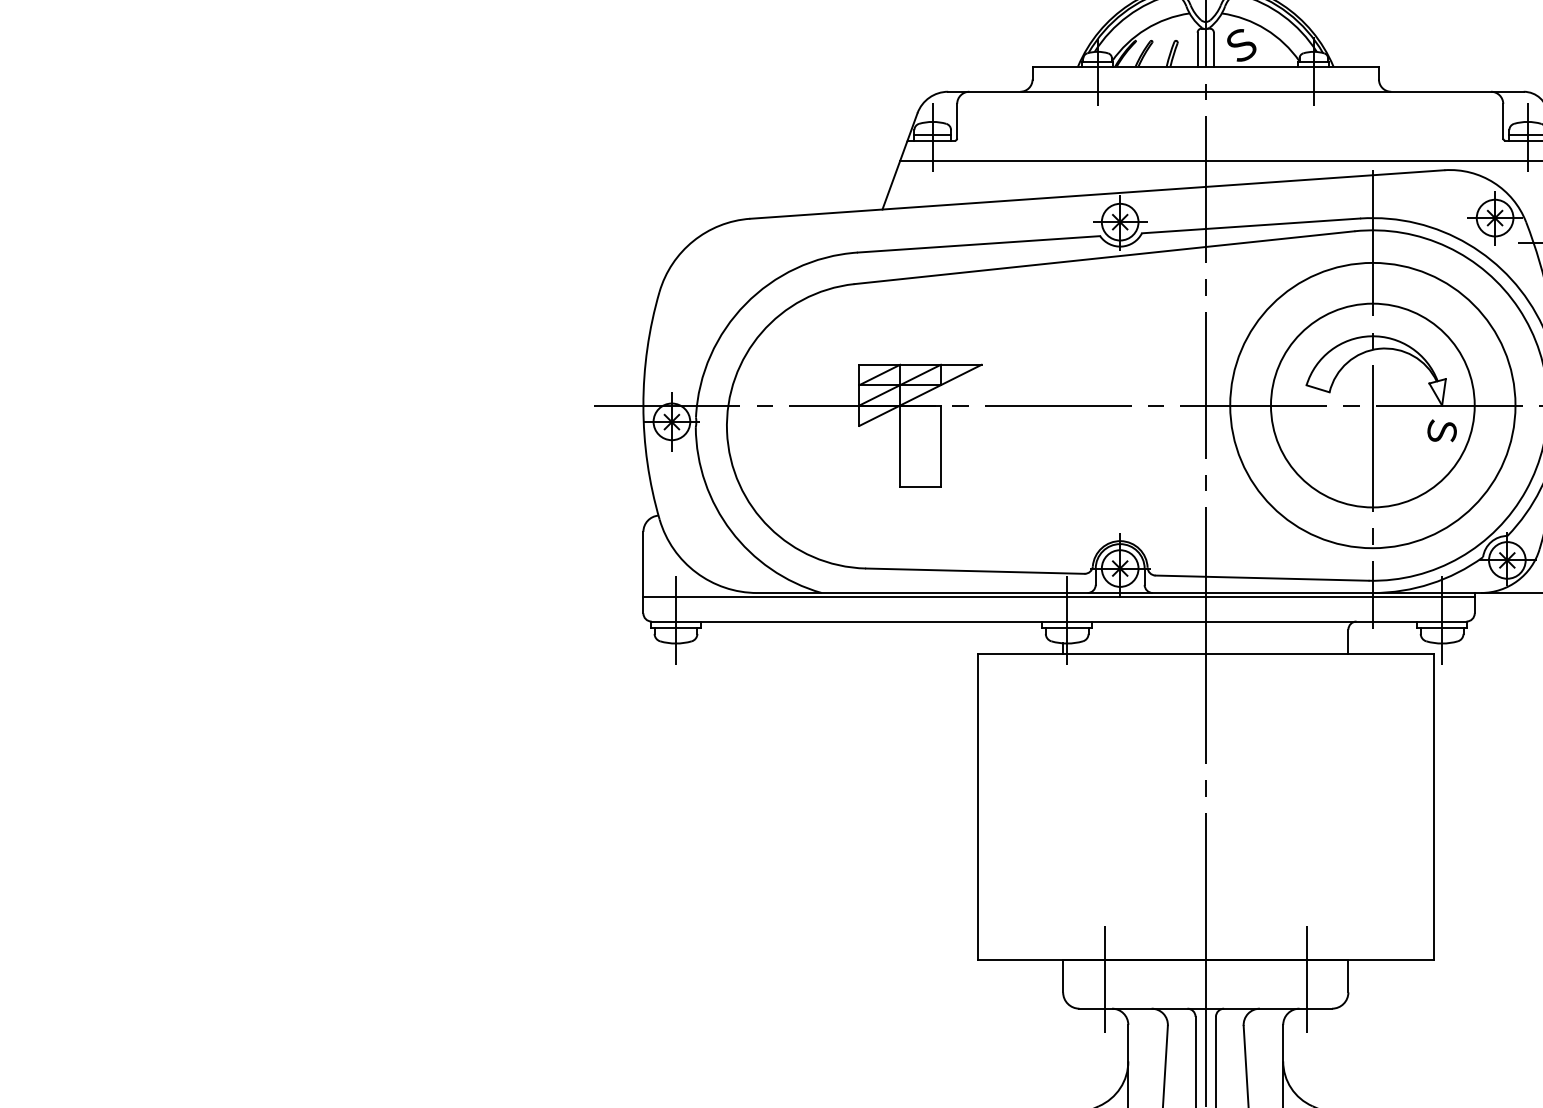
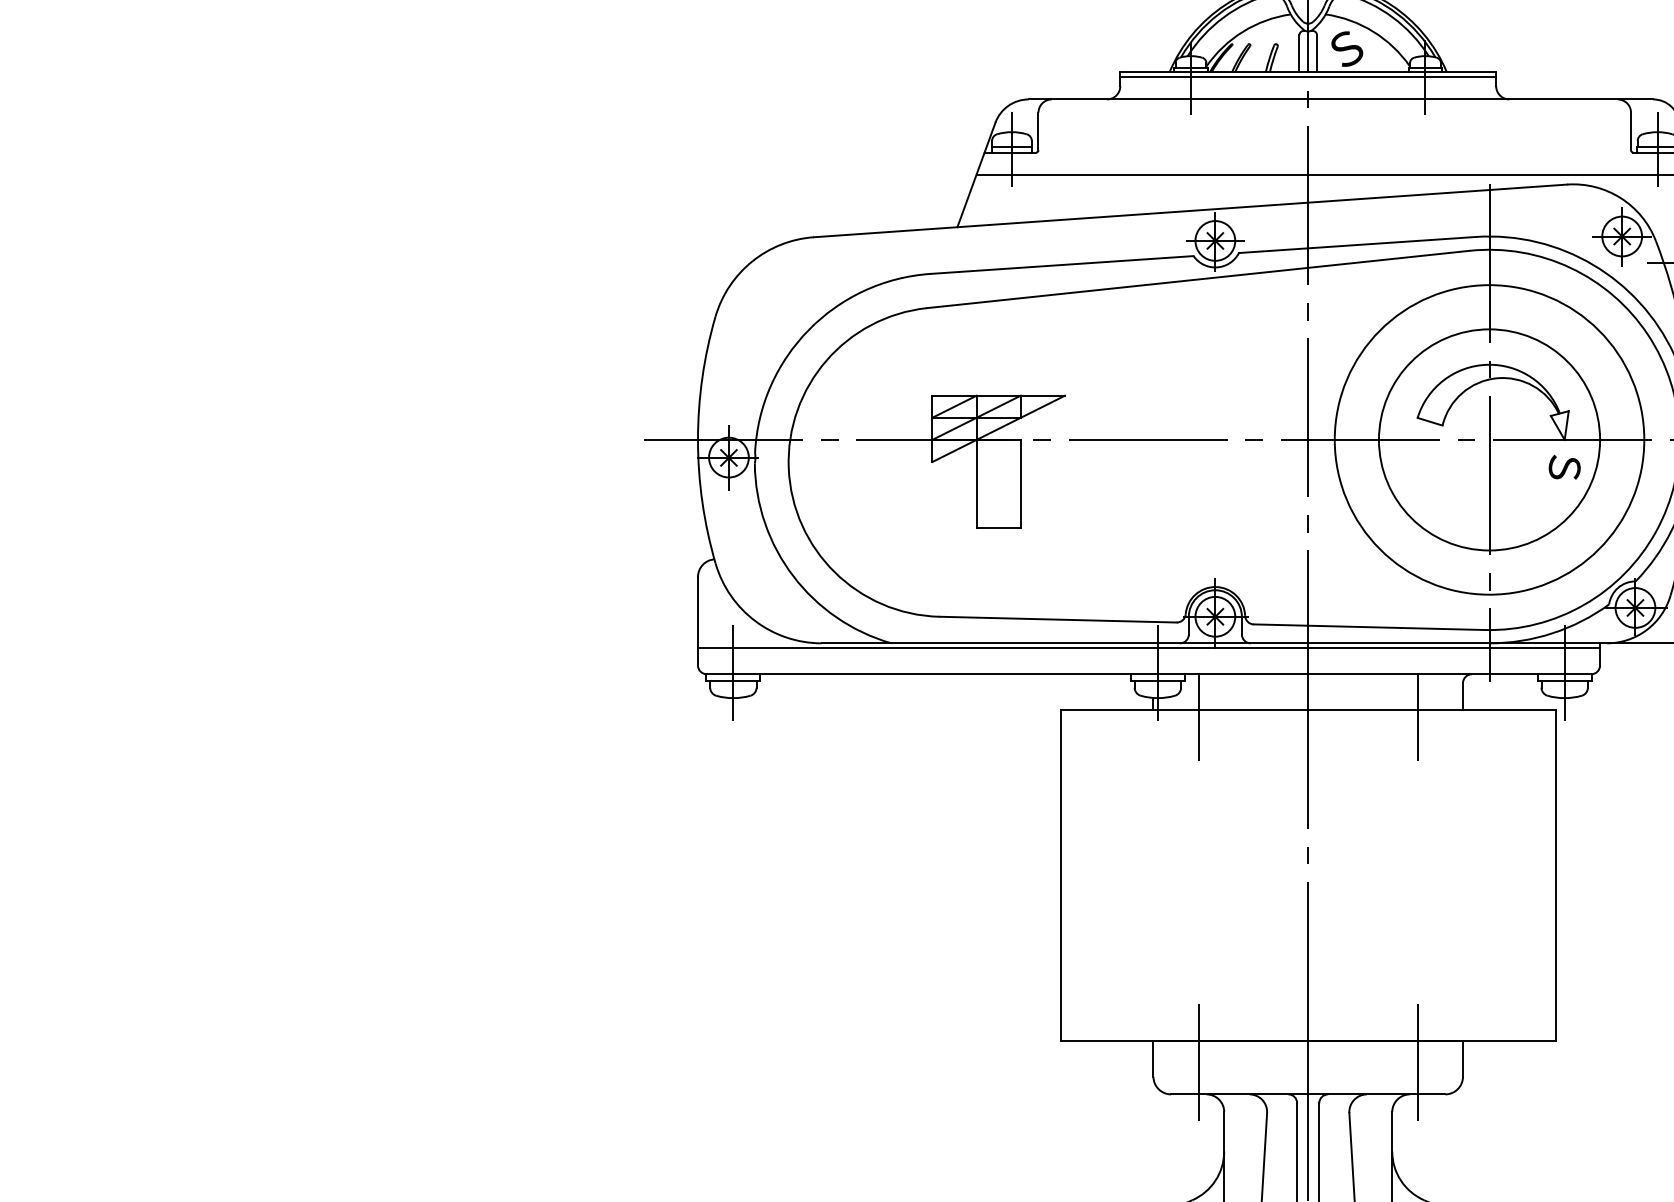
line: (1205, 71) -> (1307, 77), added
line: (1104, 660) -> (1198, 716), added
line: (1306, 660) -> (1417, 716), added

